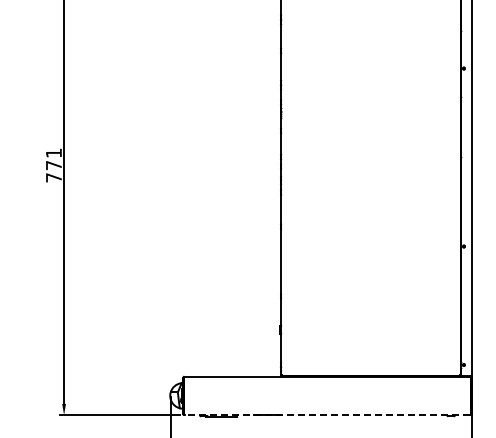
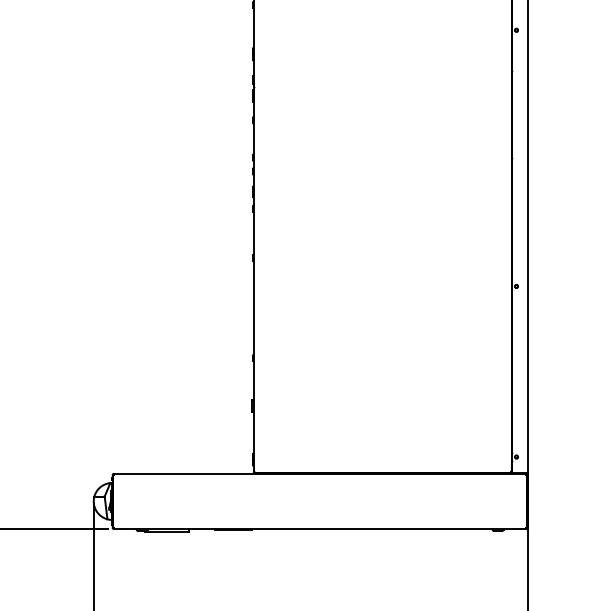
line: (327, 415) -> (320, 529), dashed -> solid

